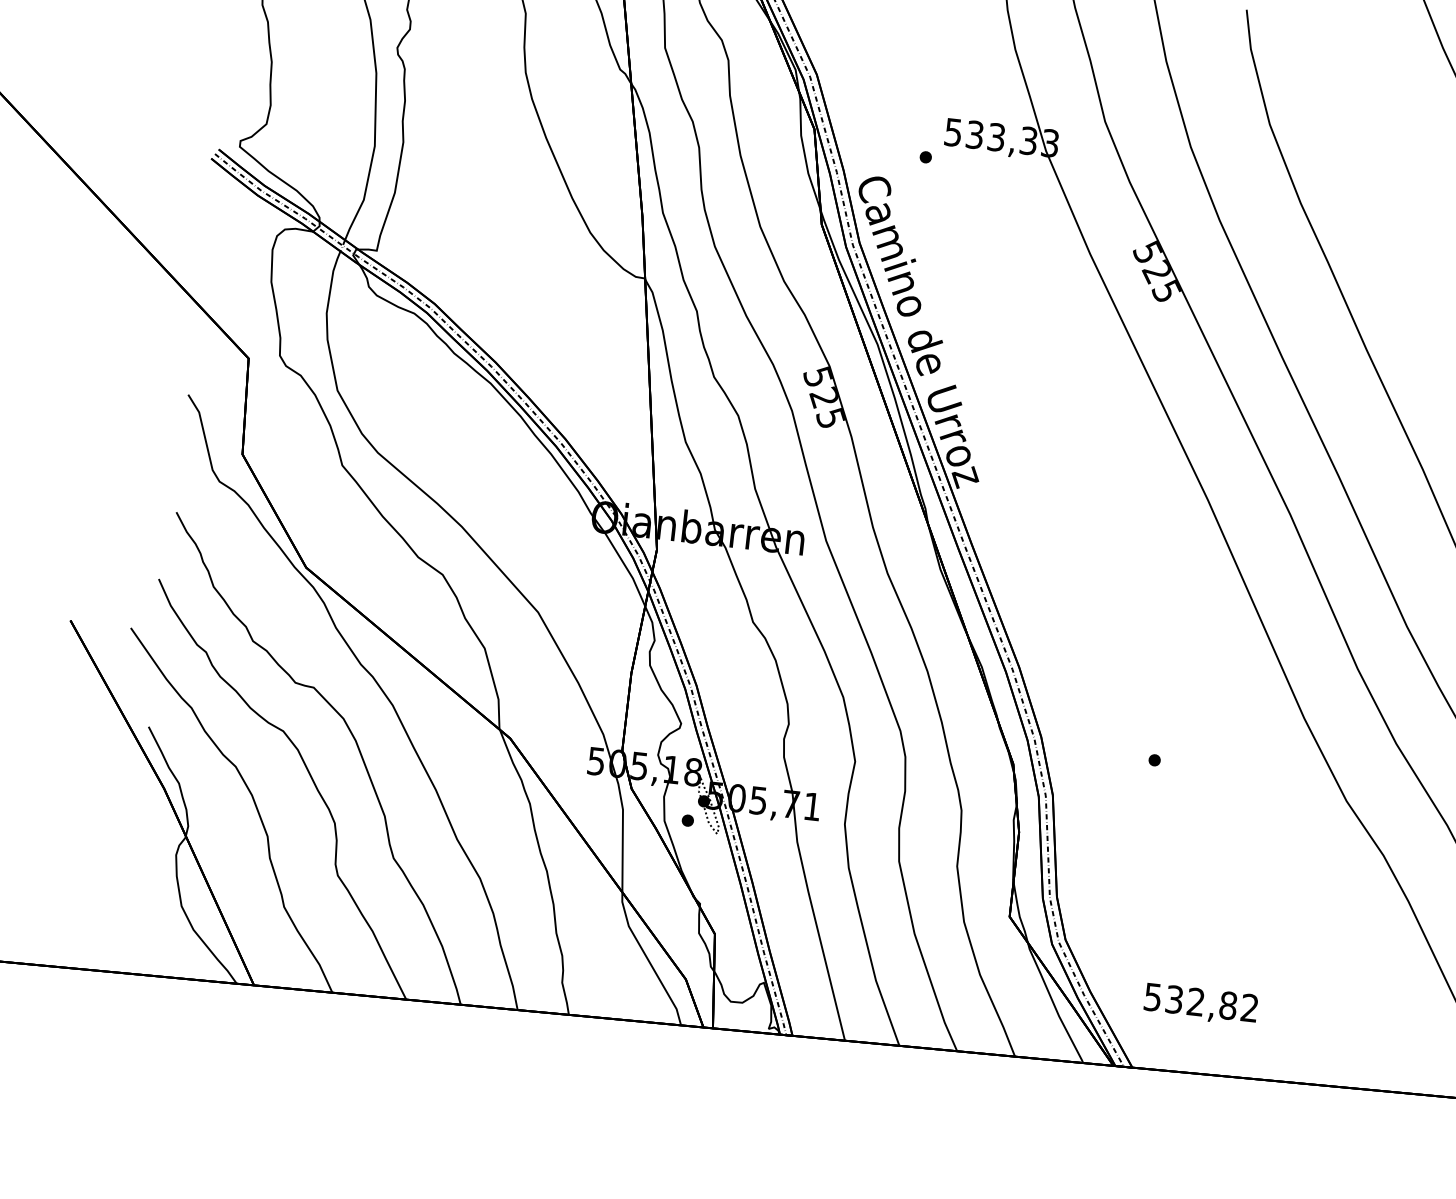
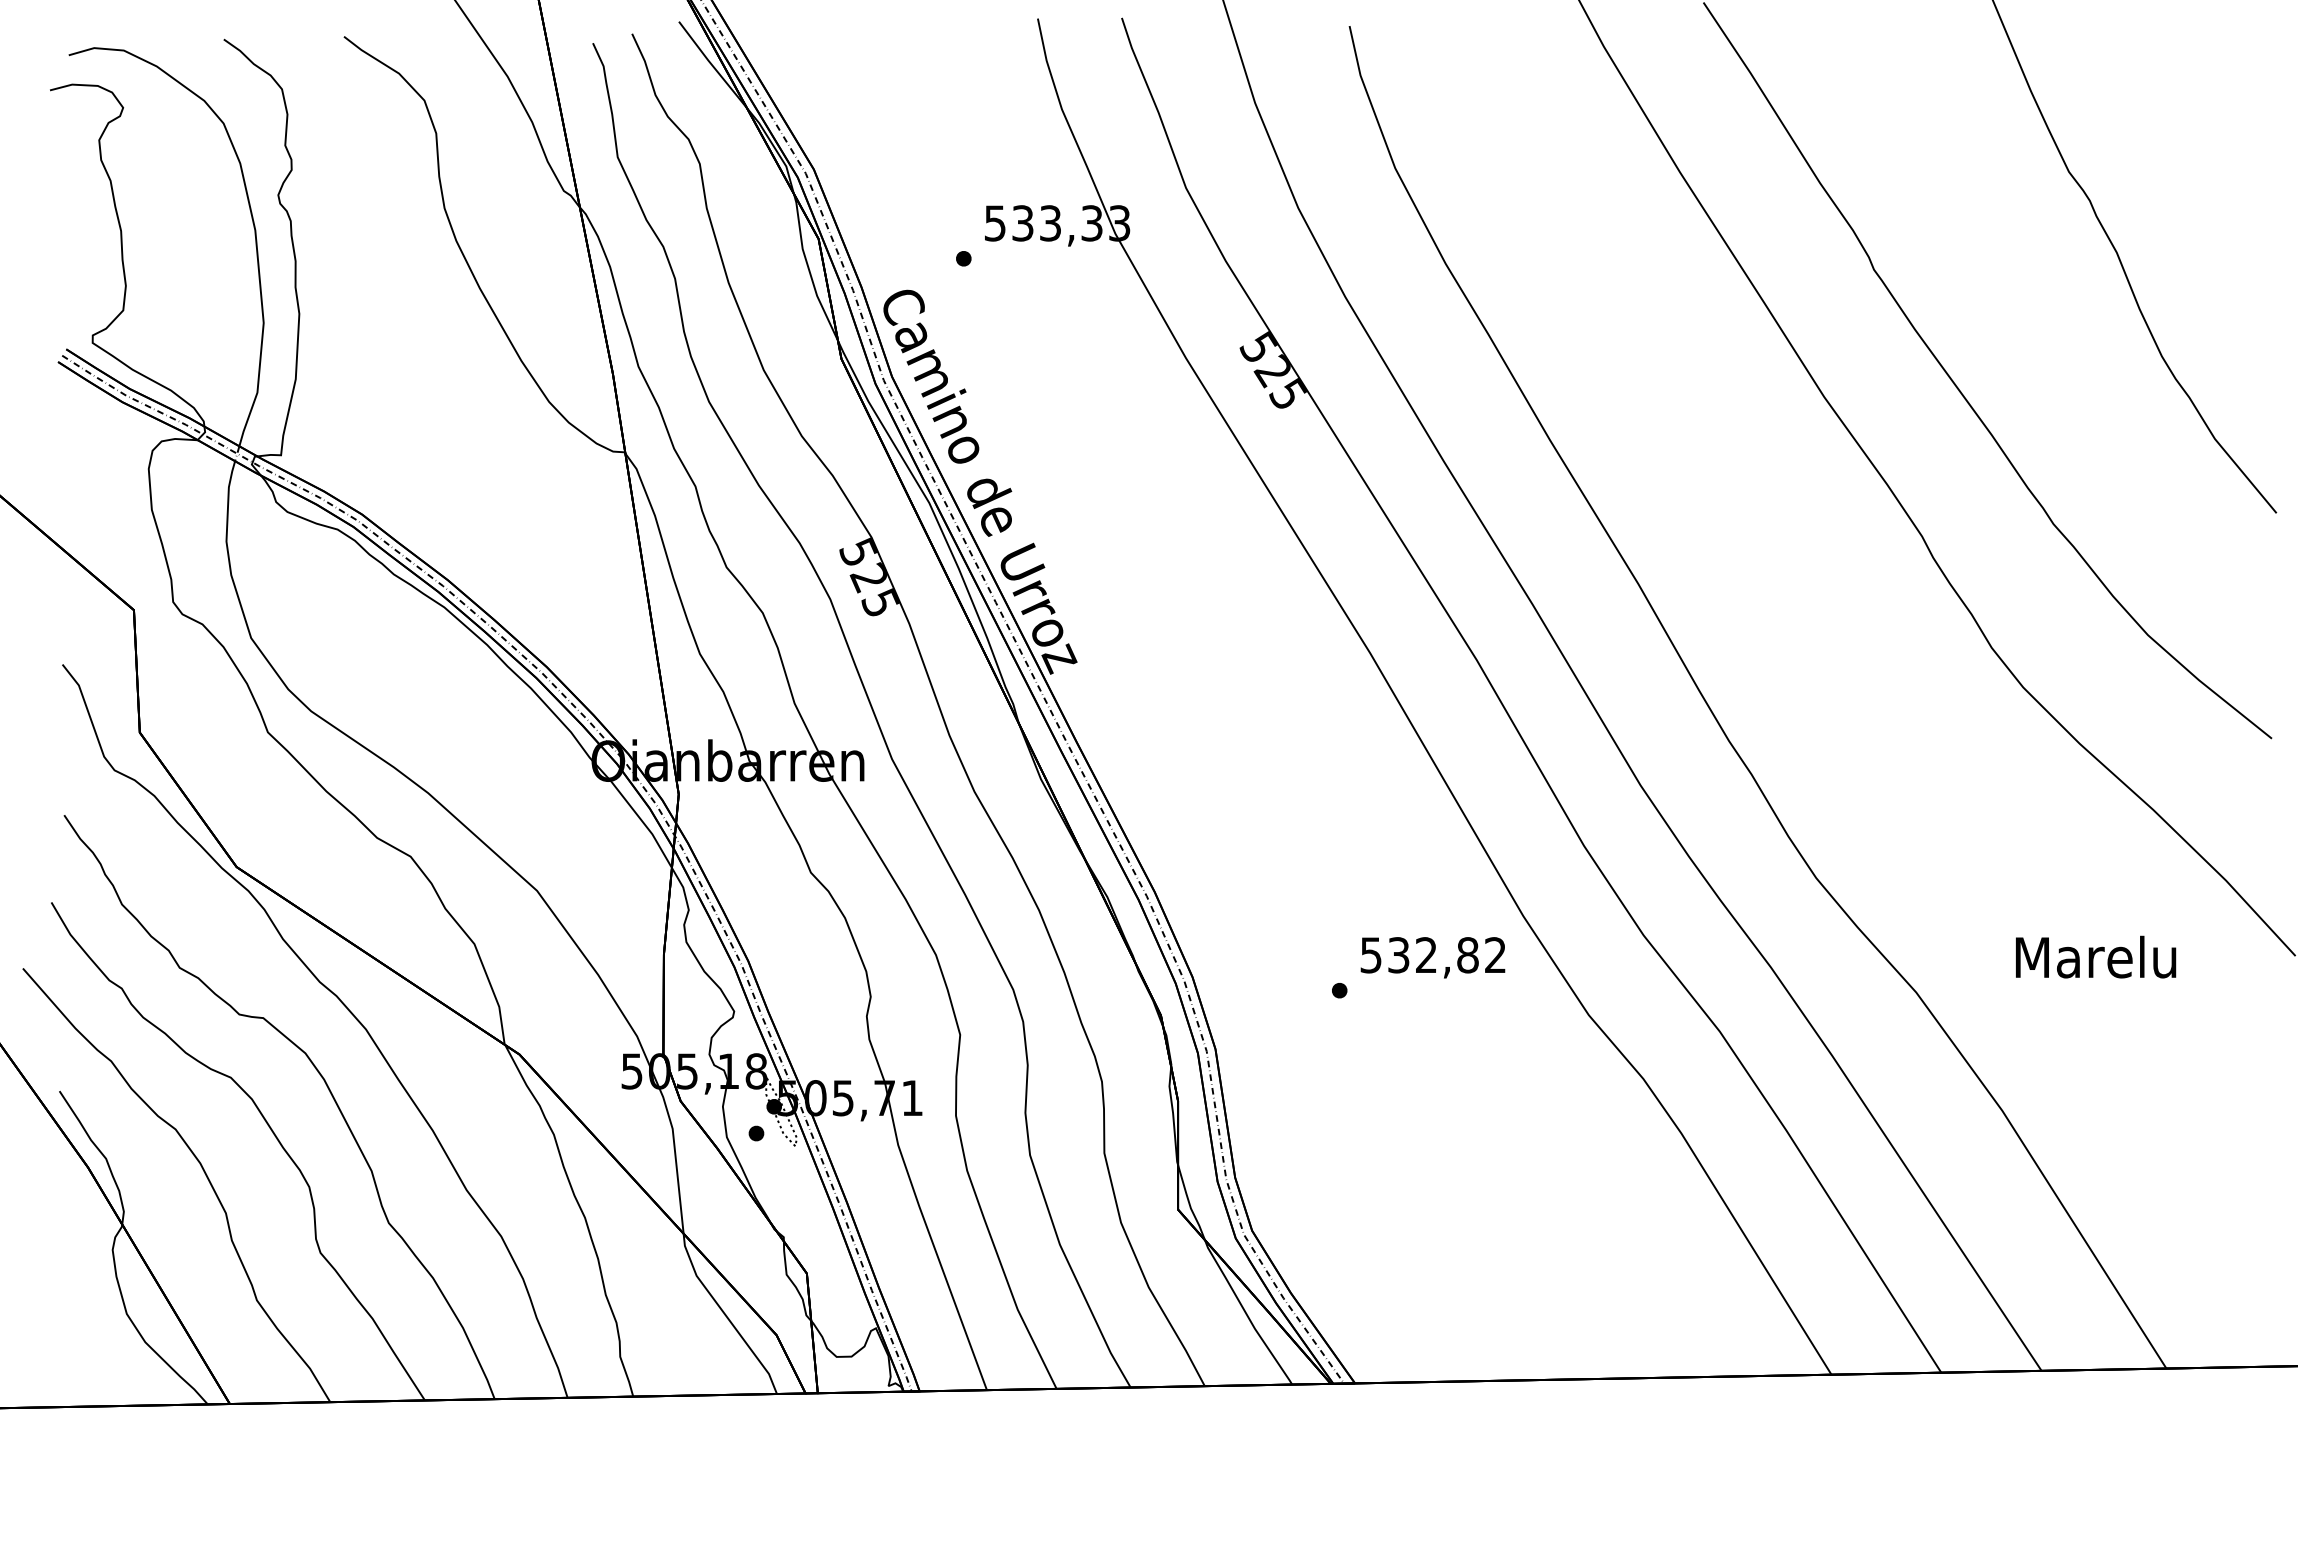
text: (1200, 1004) -> (1432, 957), moved

